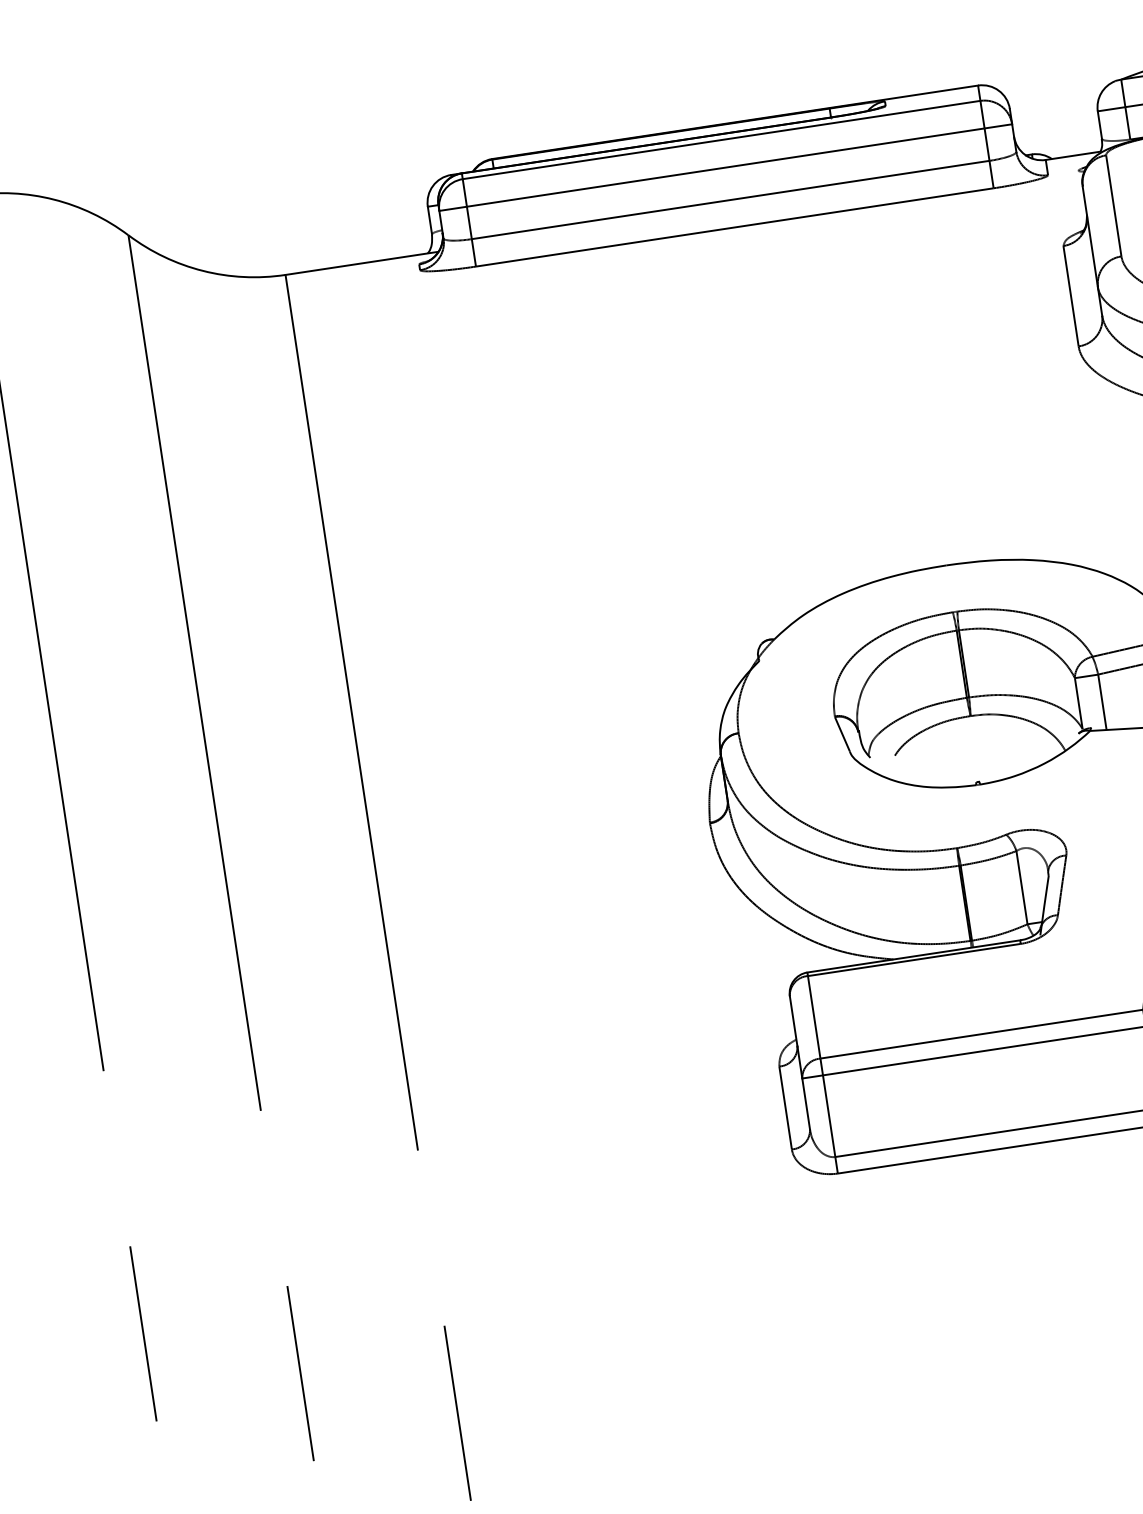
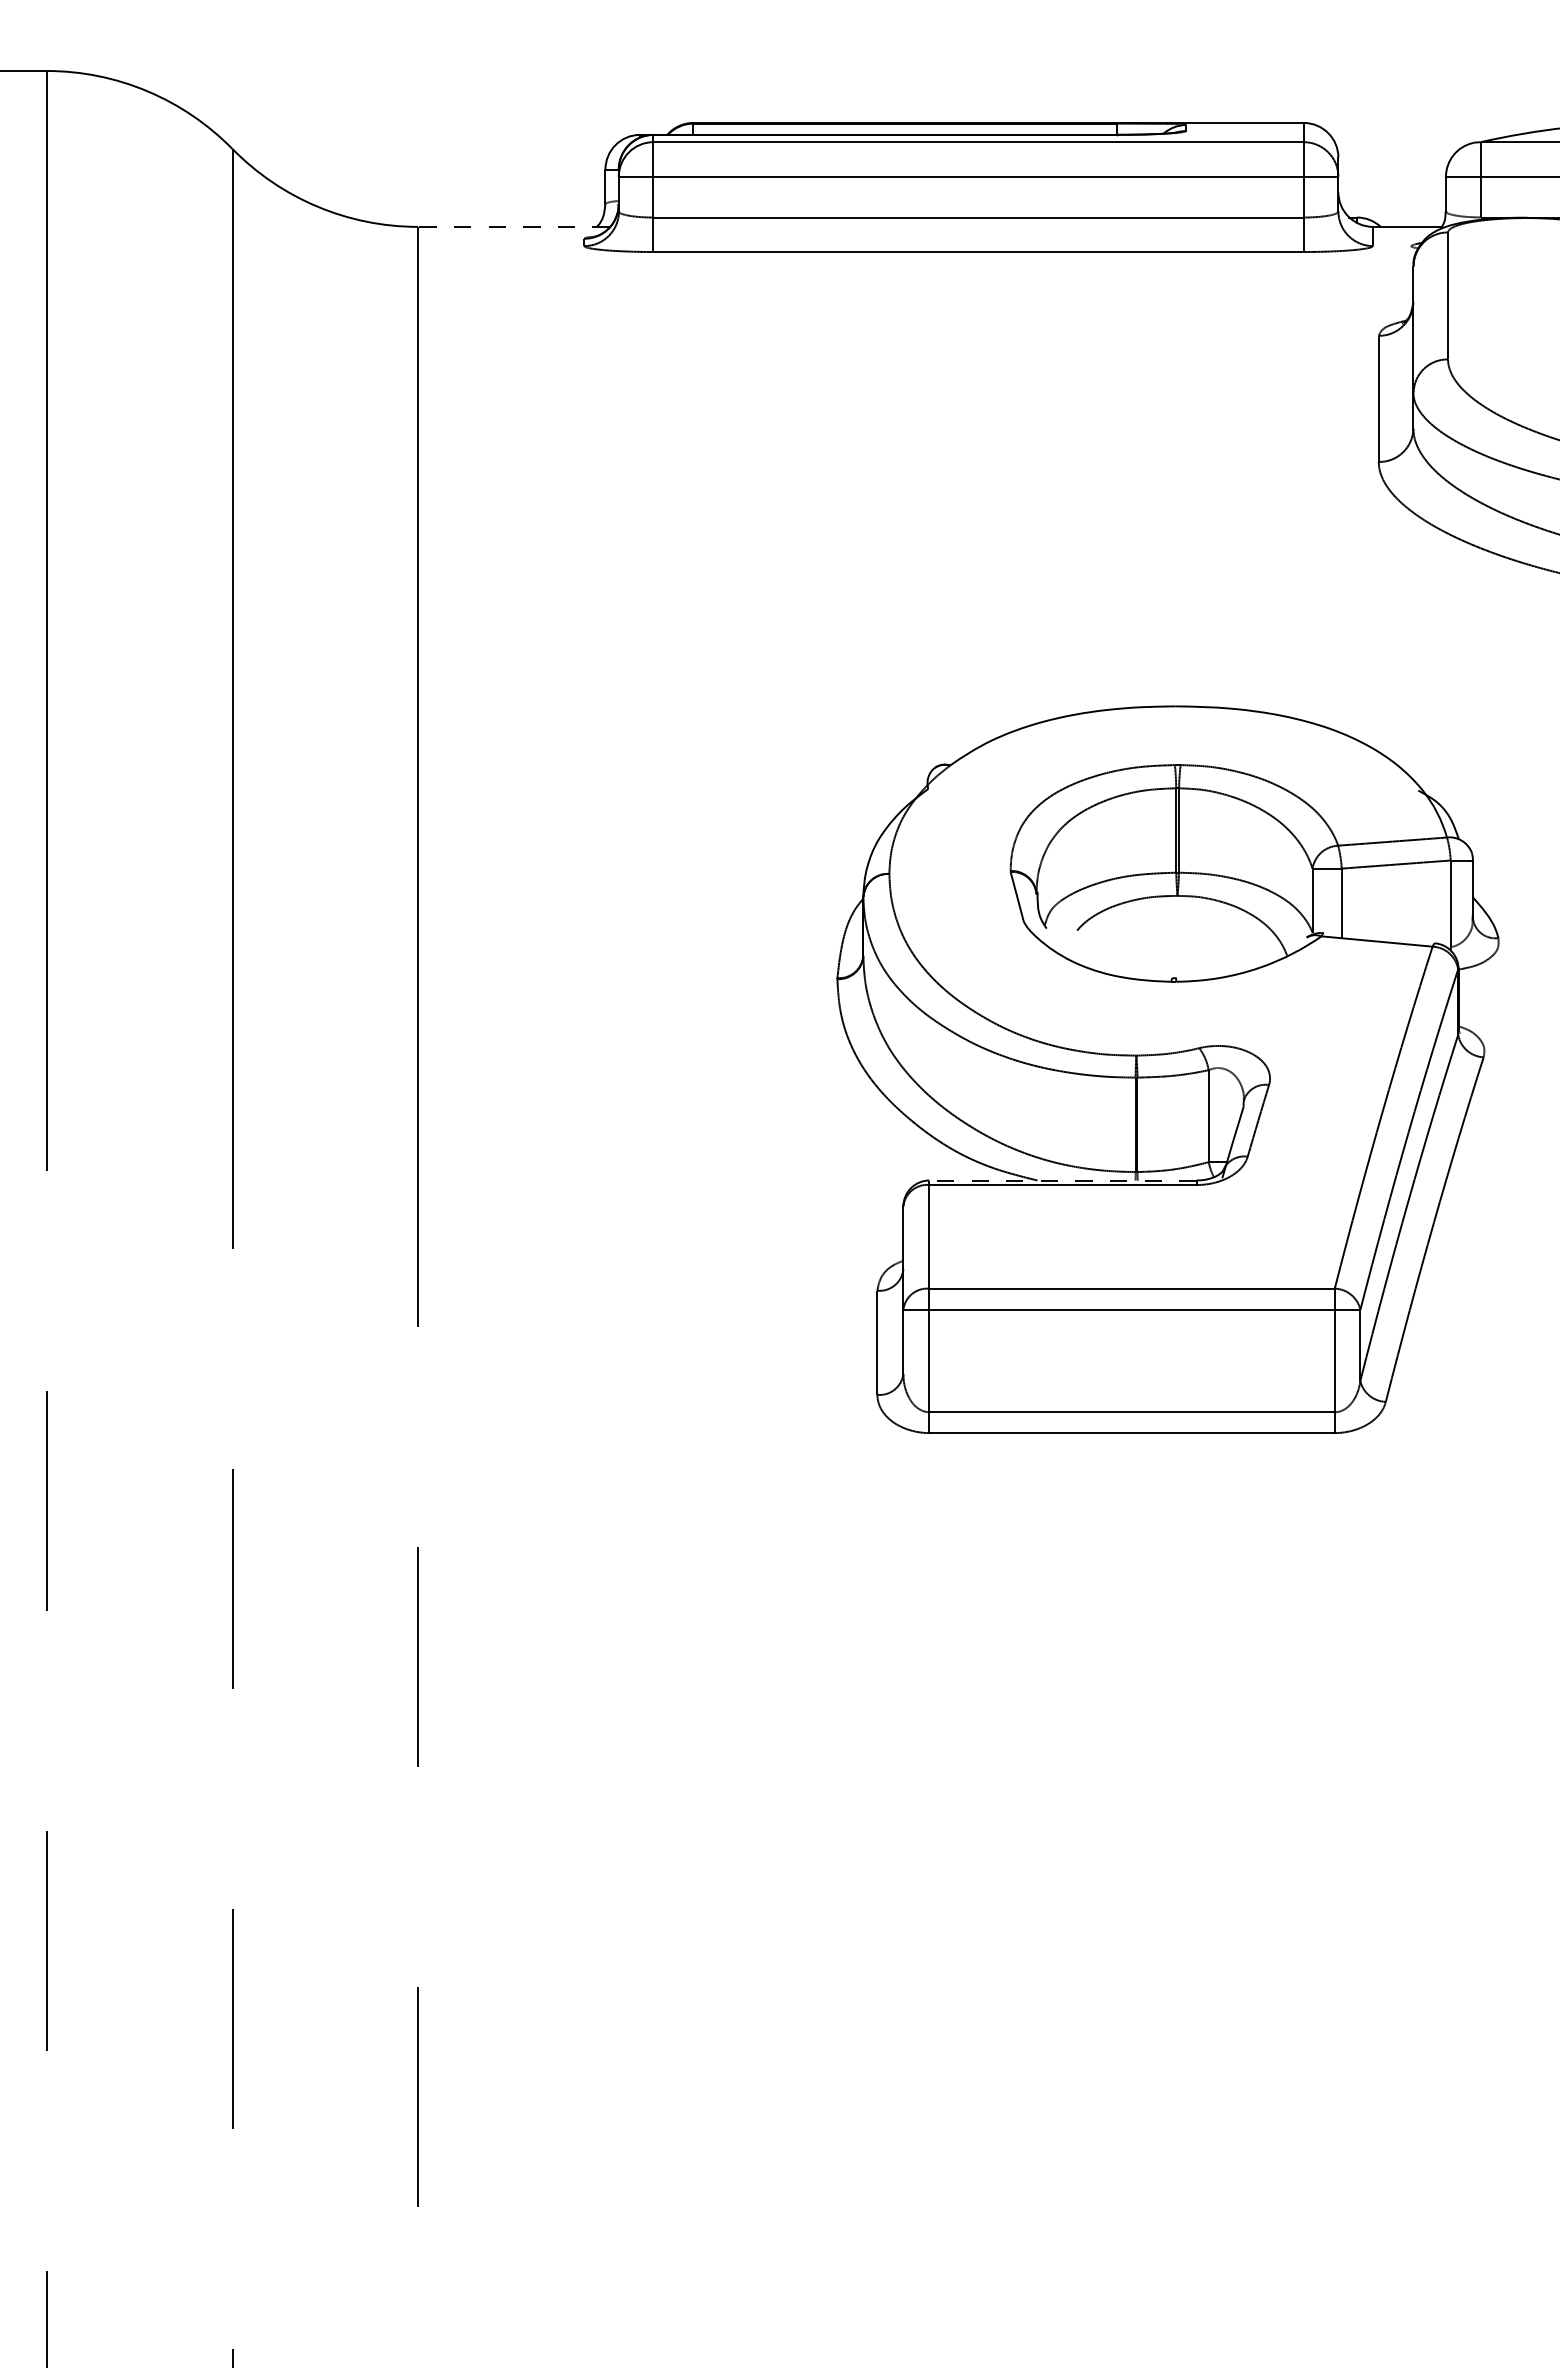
line: (361, 263) -> (513, 226), solid -> dashed
line: (914, 956) -> (1063, 1180), solid -> dashed

